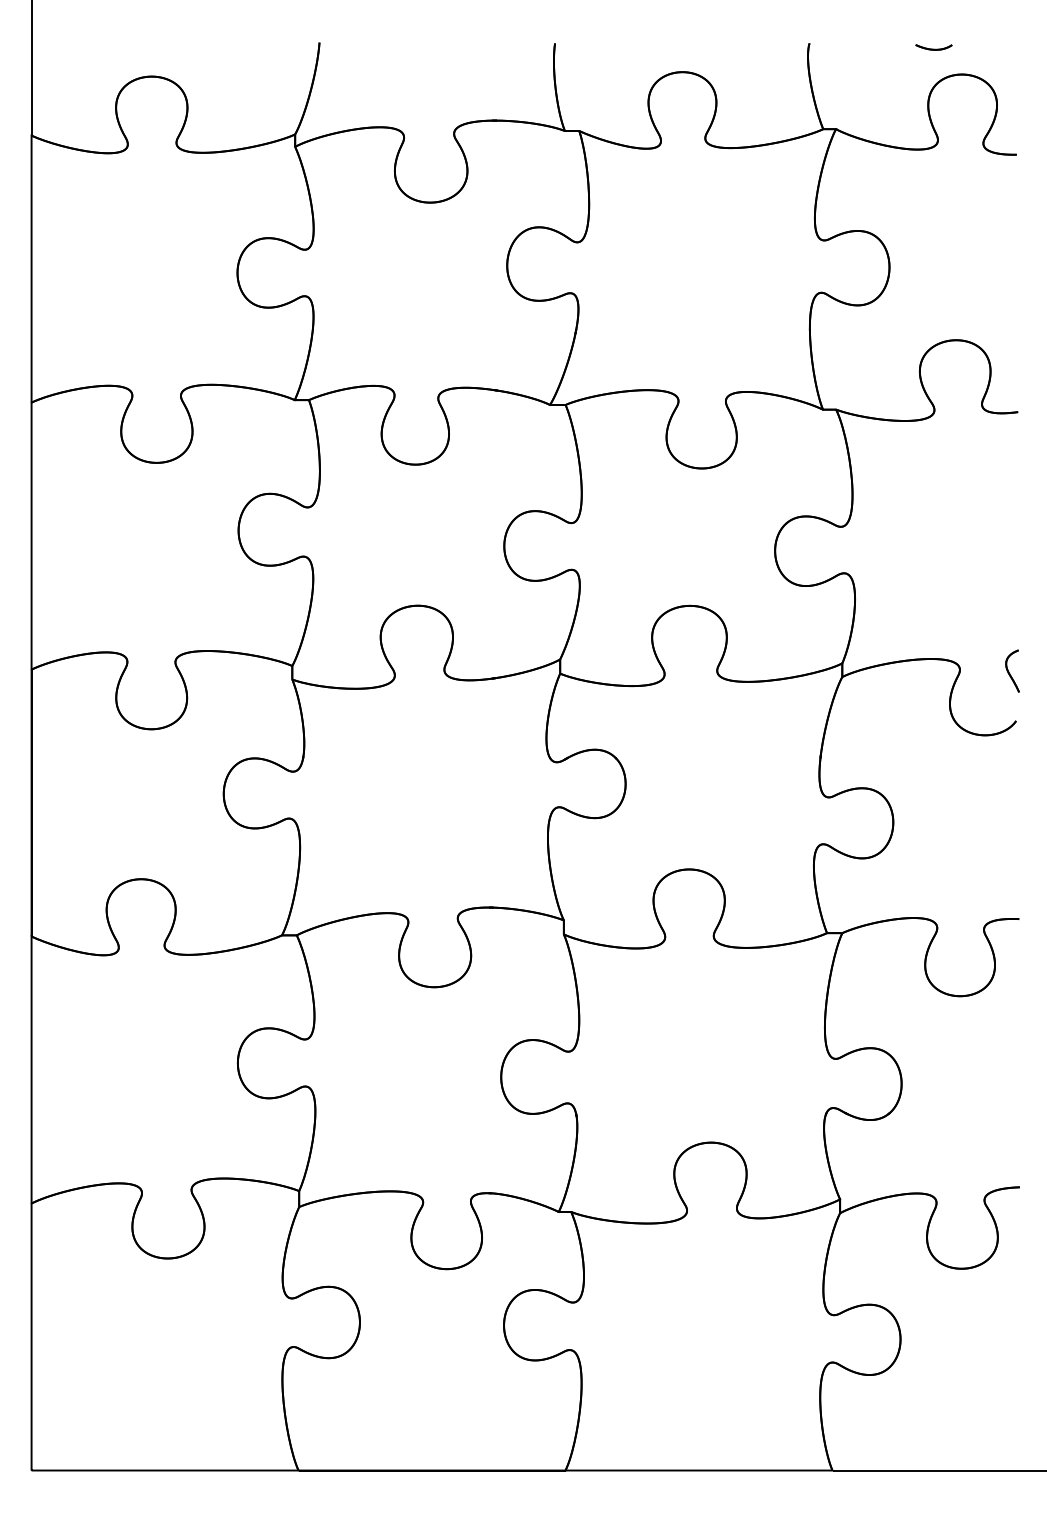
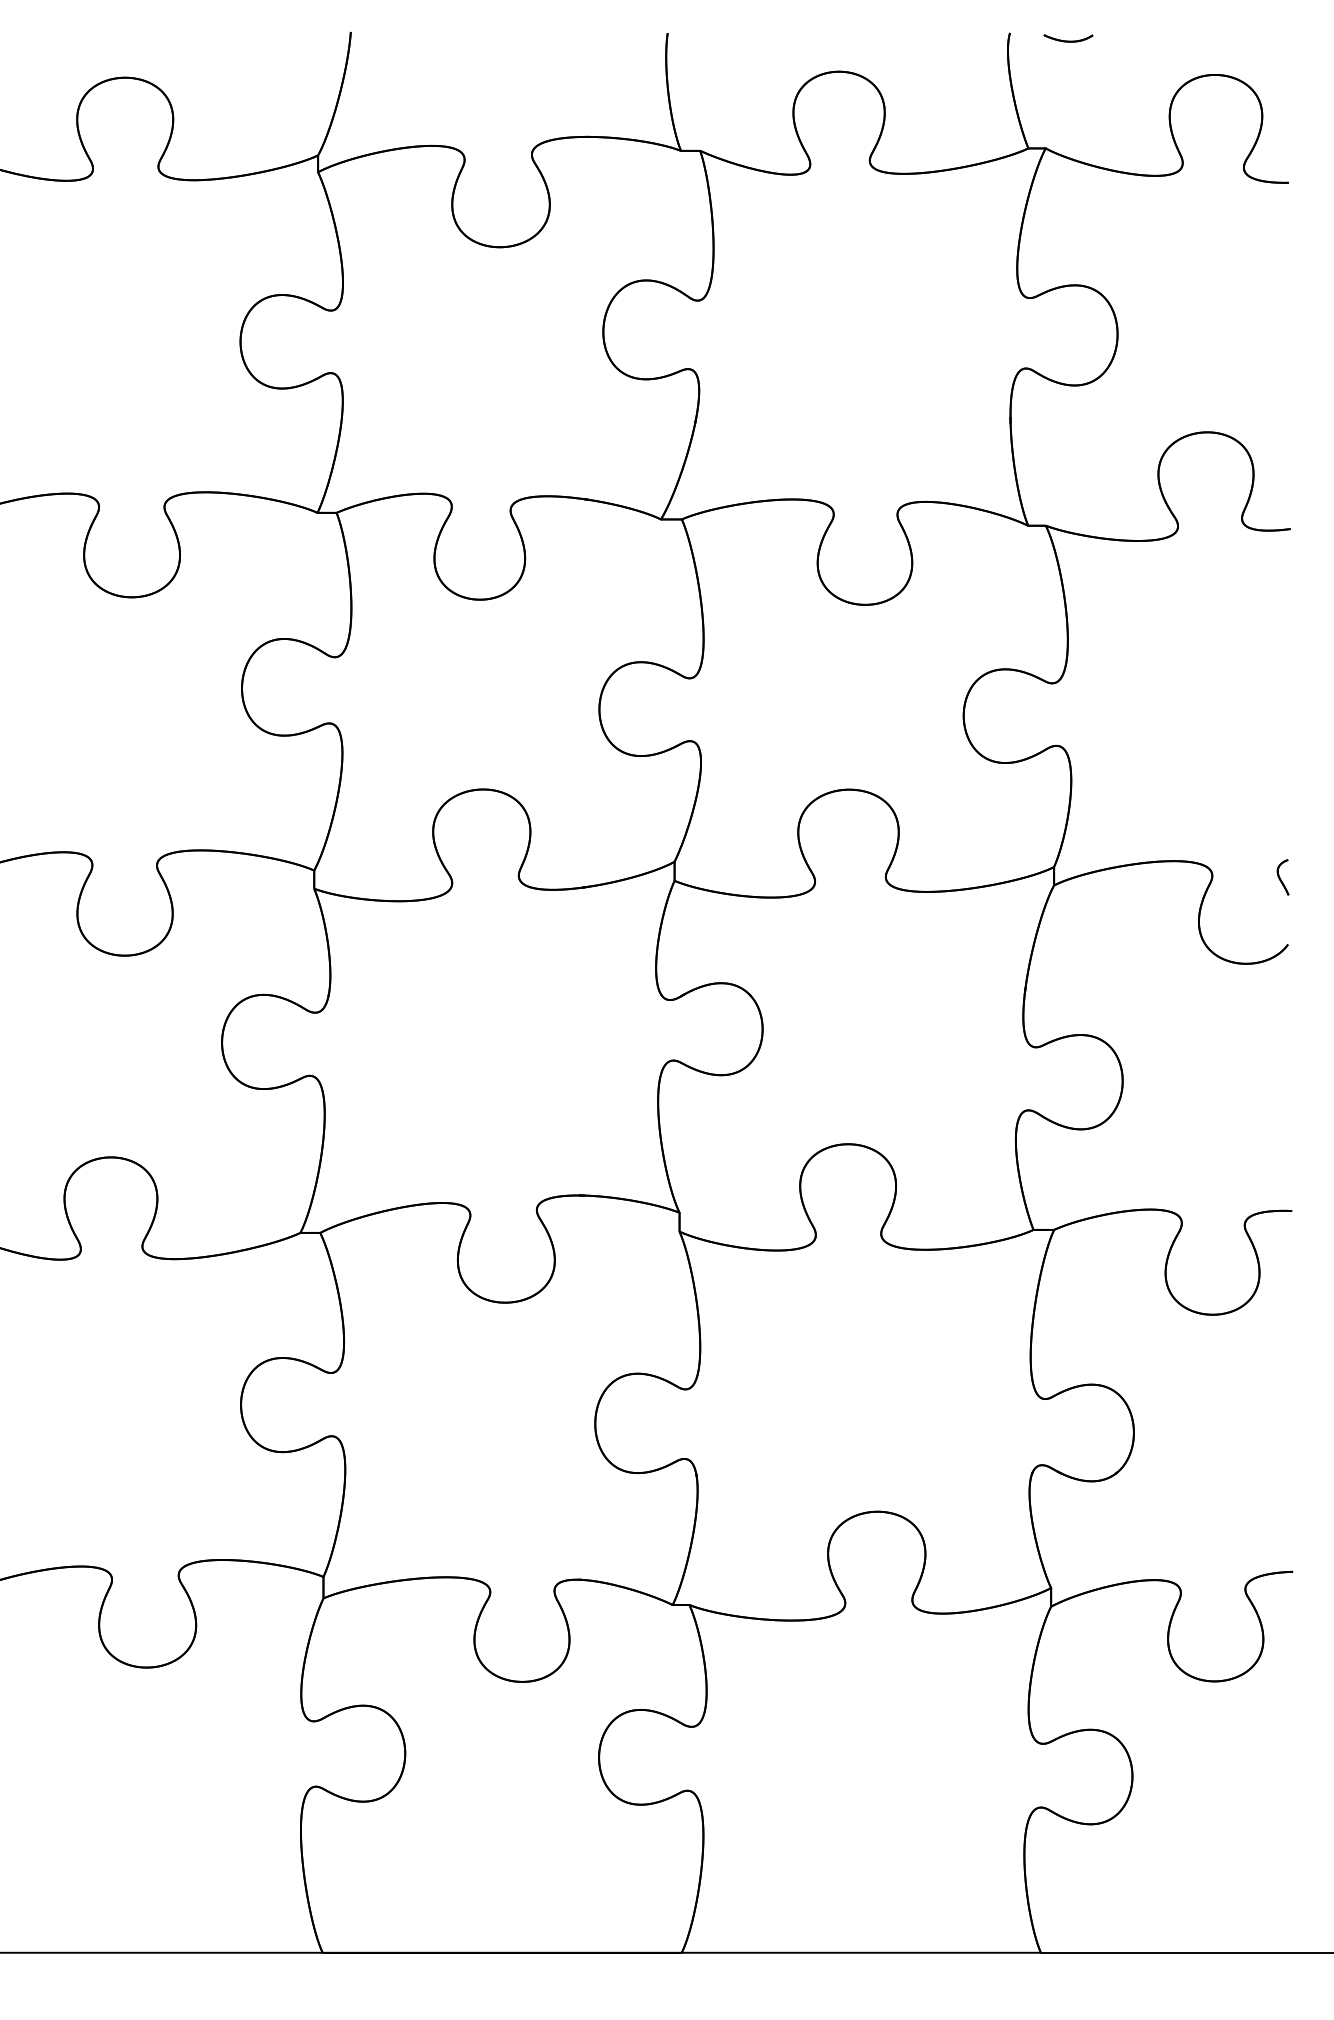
part: (933, 47) -> (1067, 38), moved
part: (1012, 670) -> (1283, 876), size x0.62

